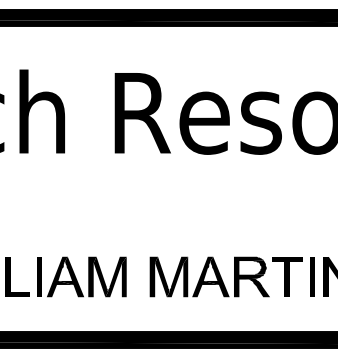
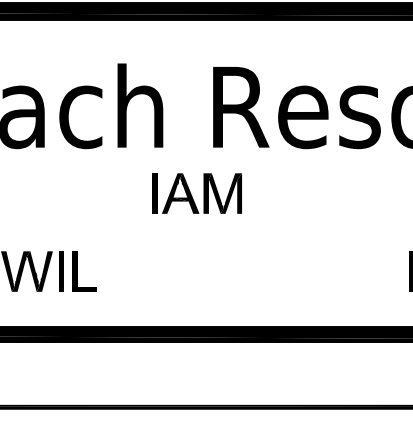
fill: (17, 276) -> (115, 271), removed
part: (81, 276) -> (196, 193), moved
part: (225, 276) -> (324, 271), removed

